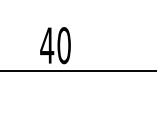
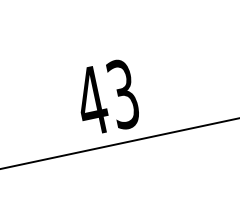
text: (63, 45) -> (122, 94), 40 -> 43

